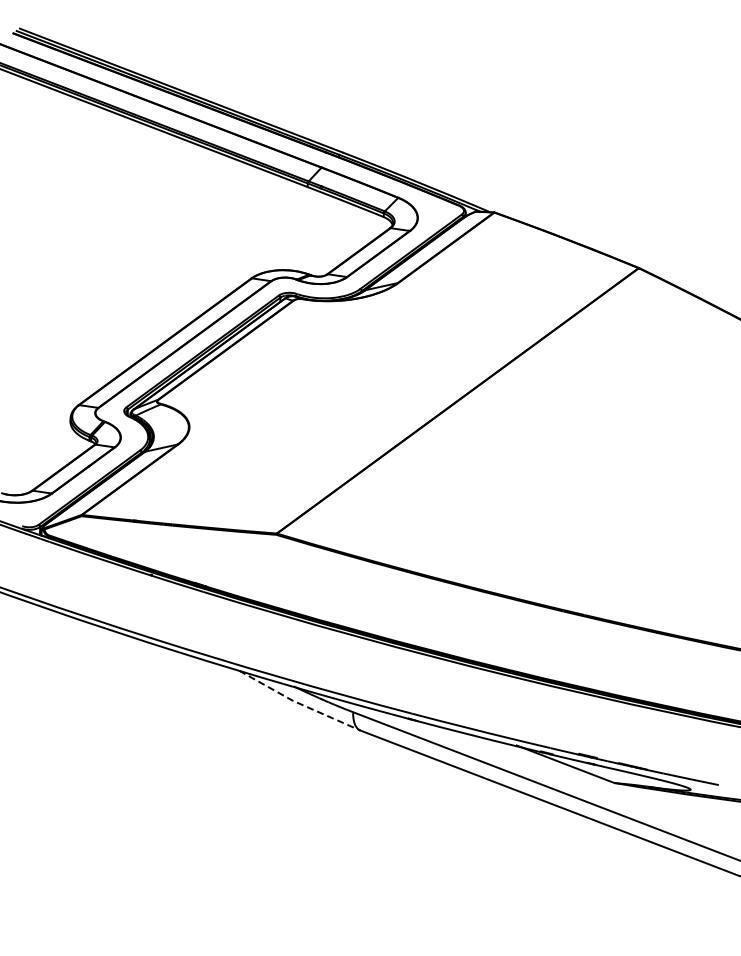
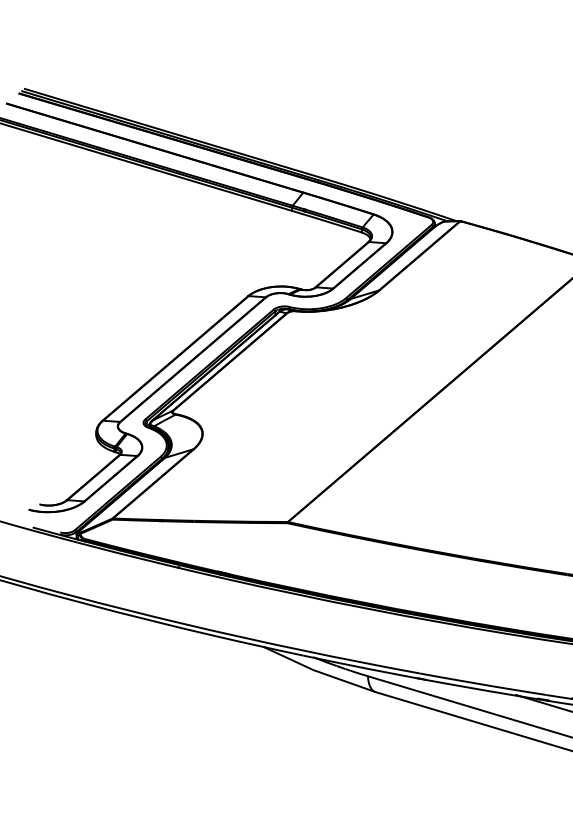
line: (298, 703) -> (318, 672), dashed -> solid

